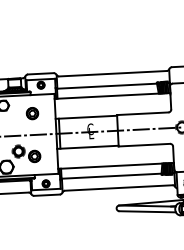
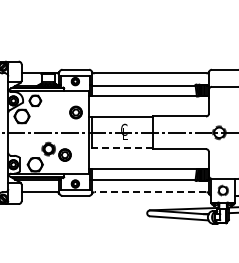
part: (32, 113) -> (75, 112), moved
line: (87, 147) -> (120, 148), solid -> dashed
line: (118, 188) -> (150, 192), solid -> dashed

